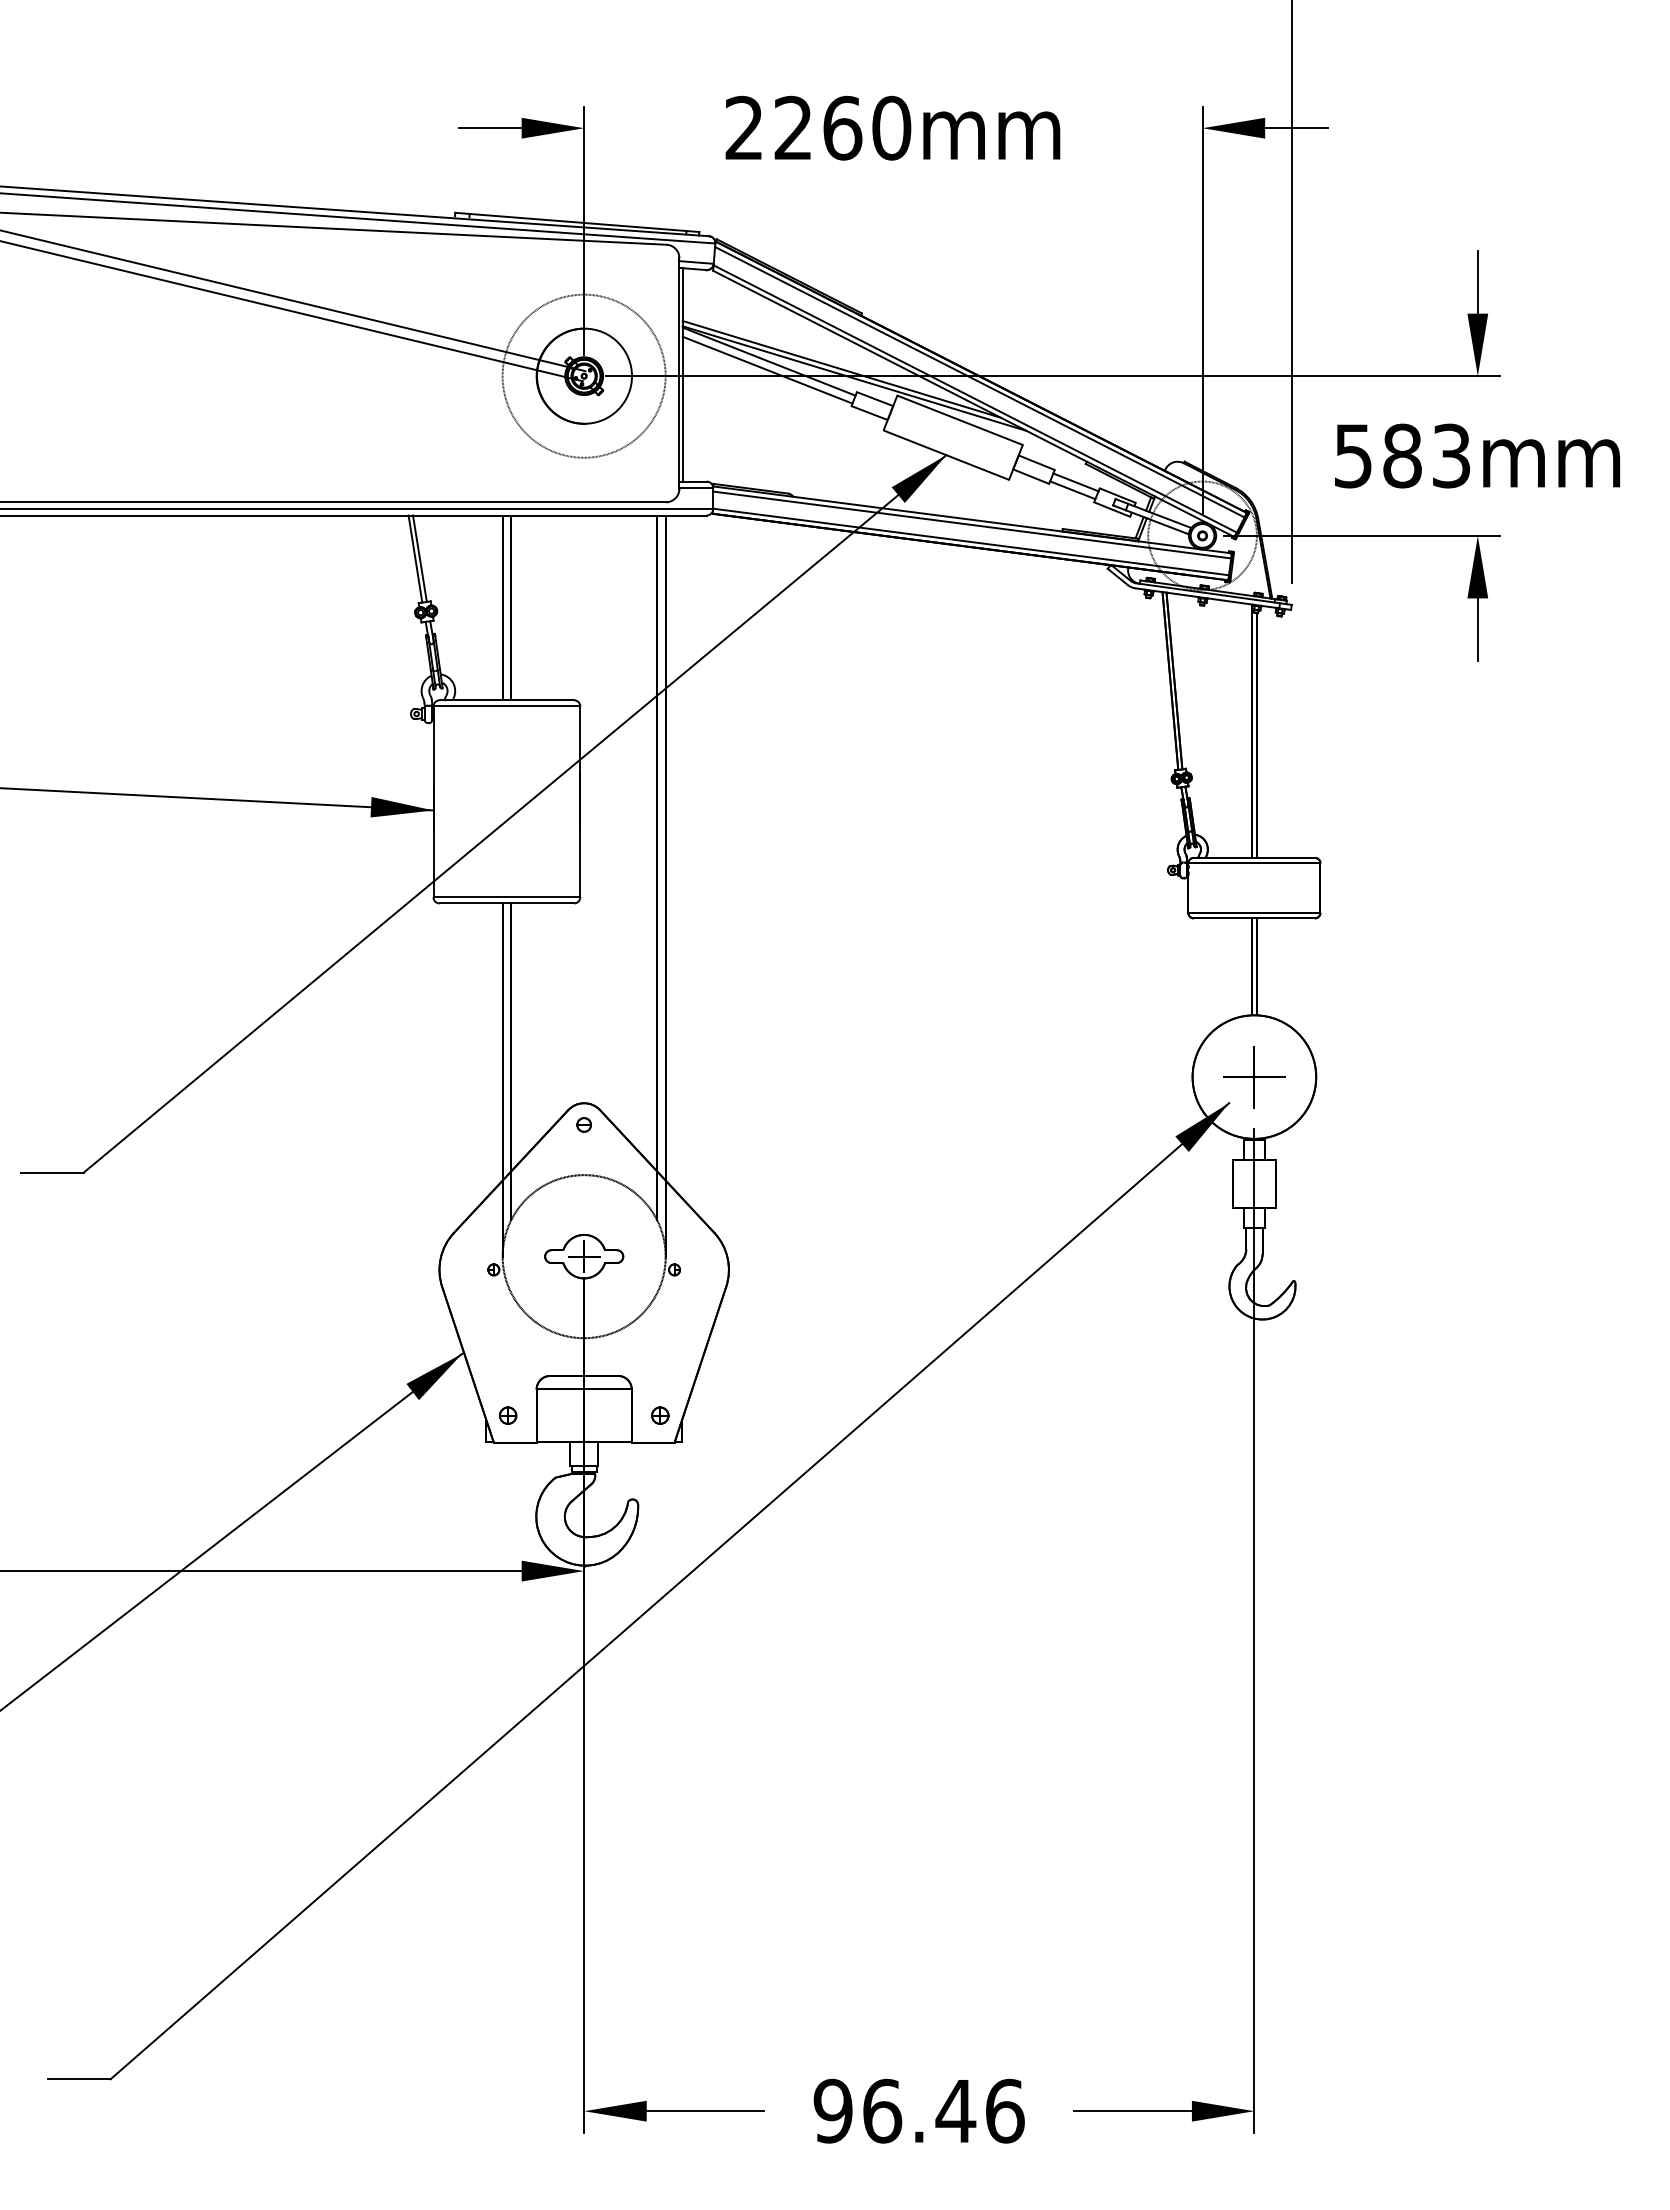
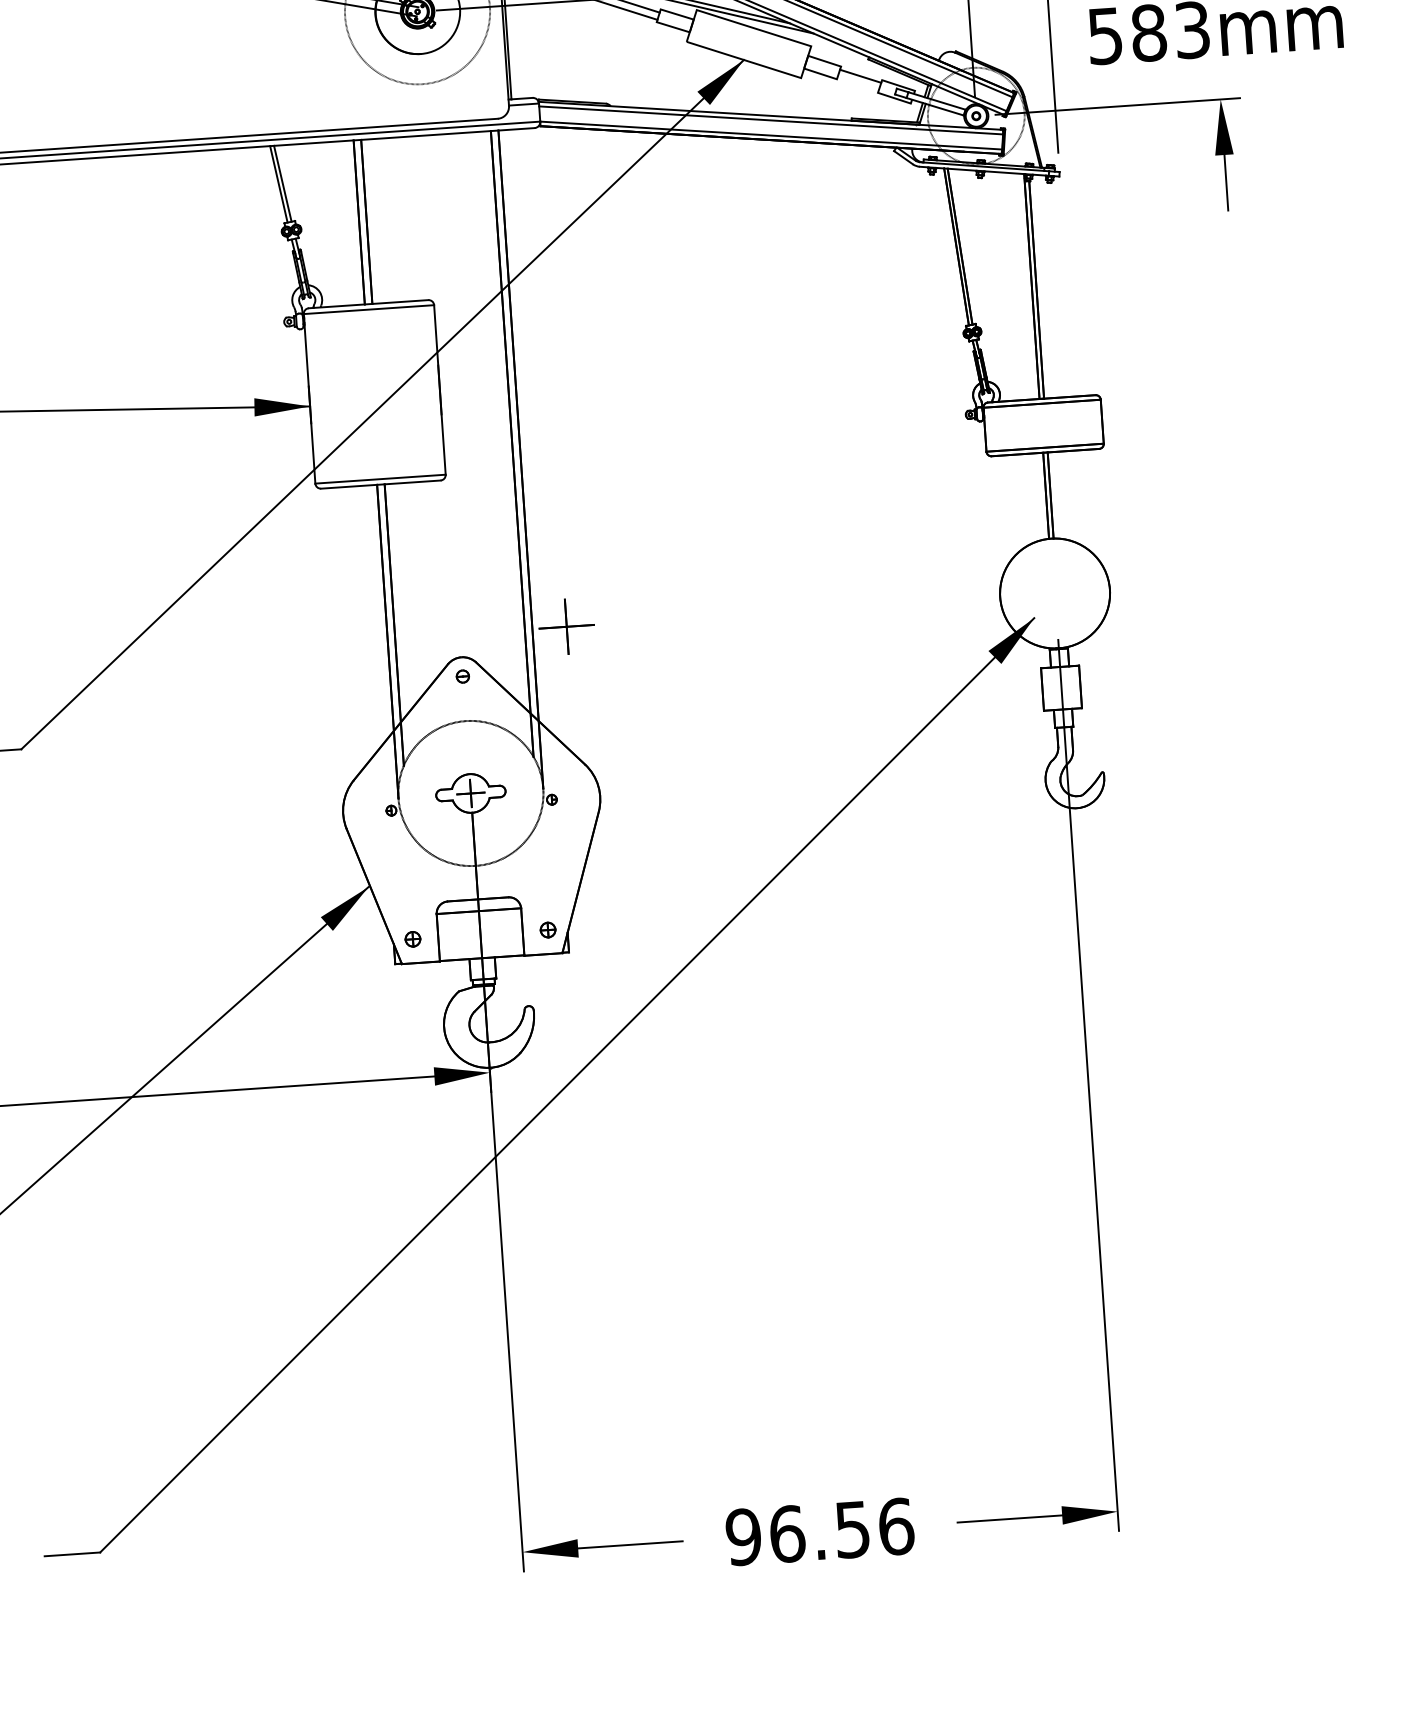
line: (1072, 490) -> (858, 83), removed
part: (1254, 1077) -> (566, 627), moved
text: (955, 2111) -> (852, 1529), 96.46 -> 96.56

